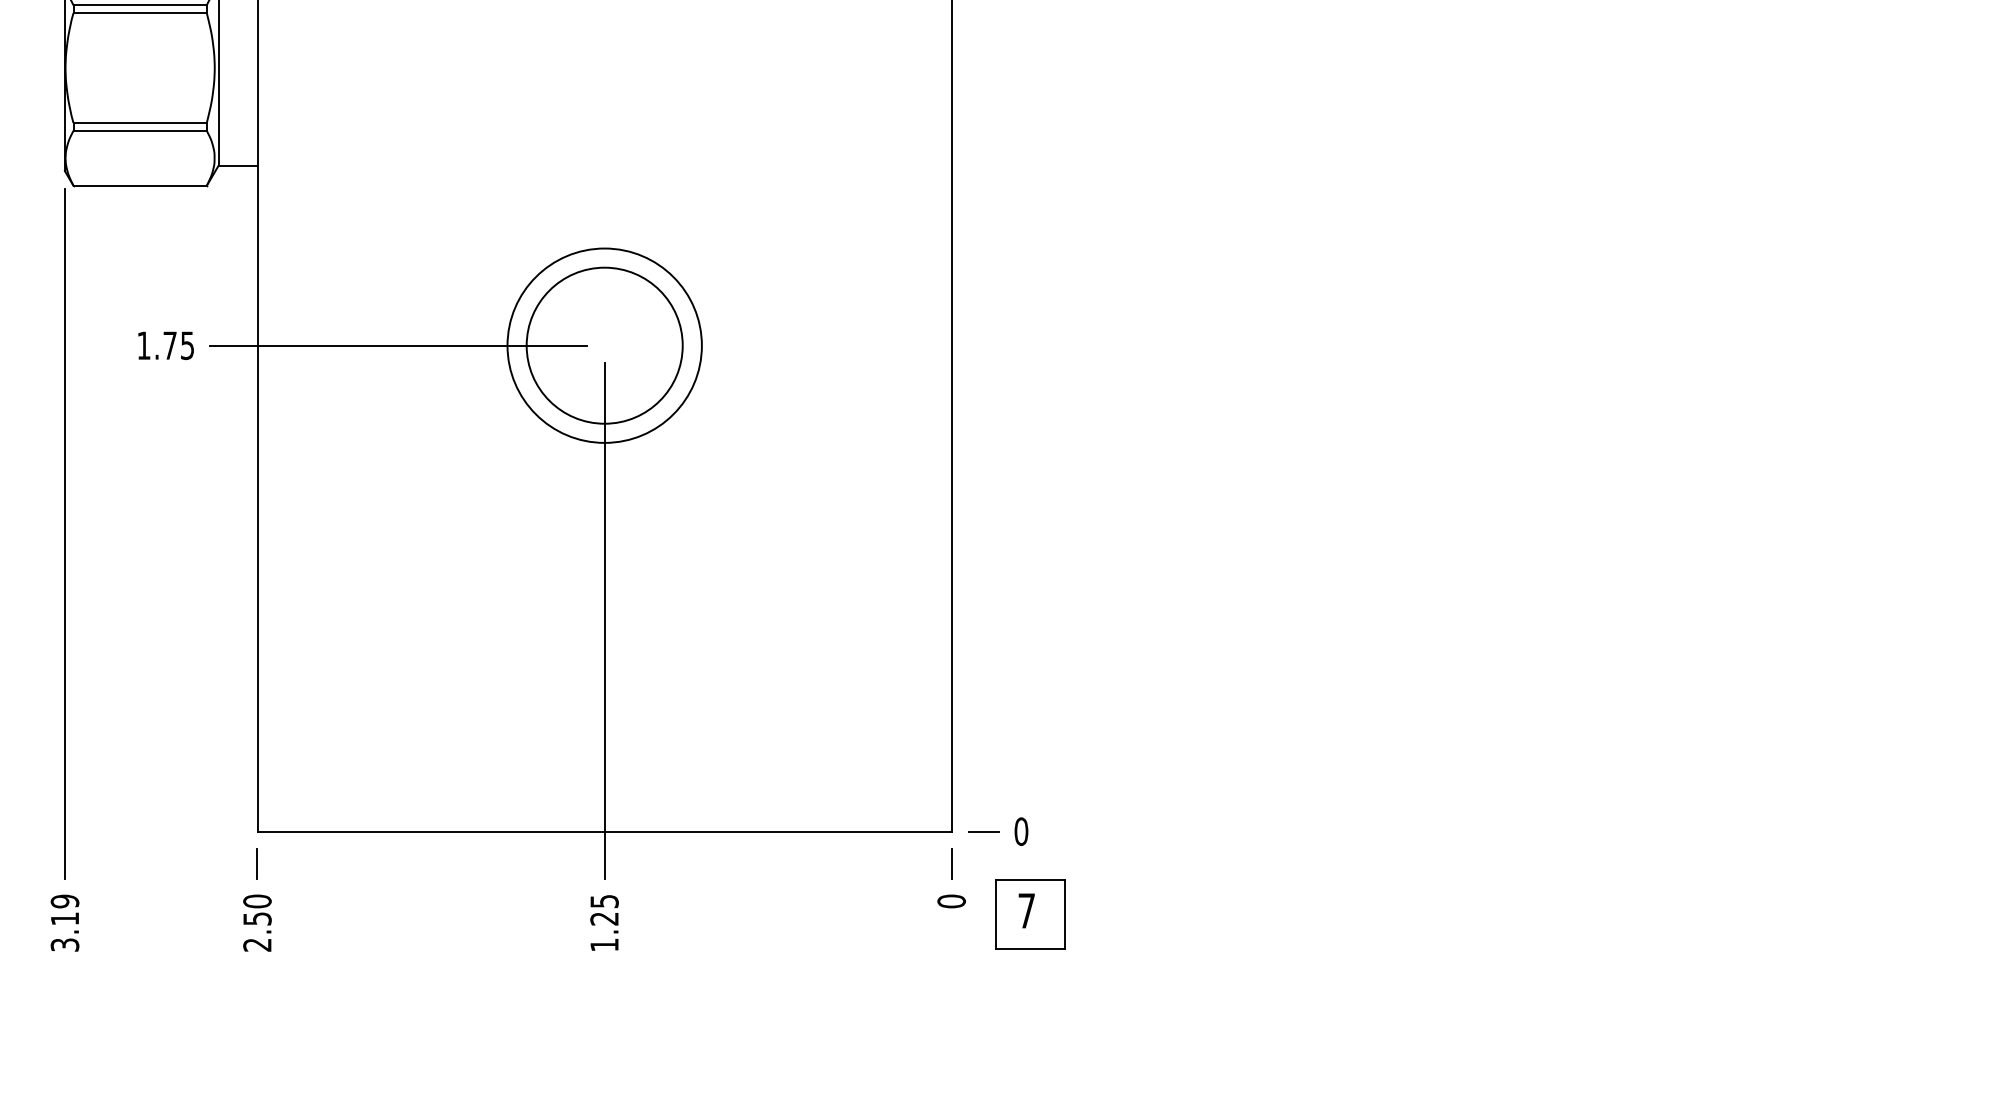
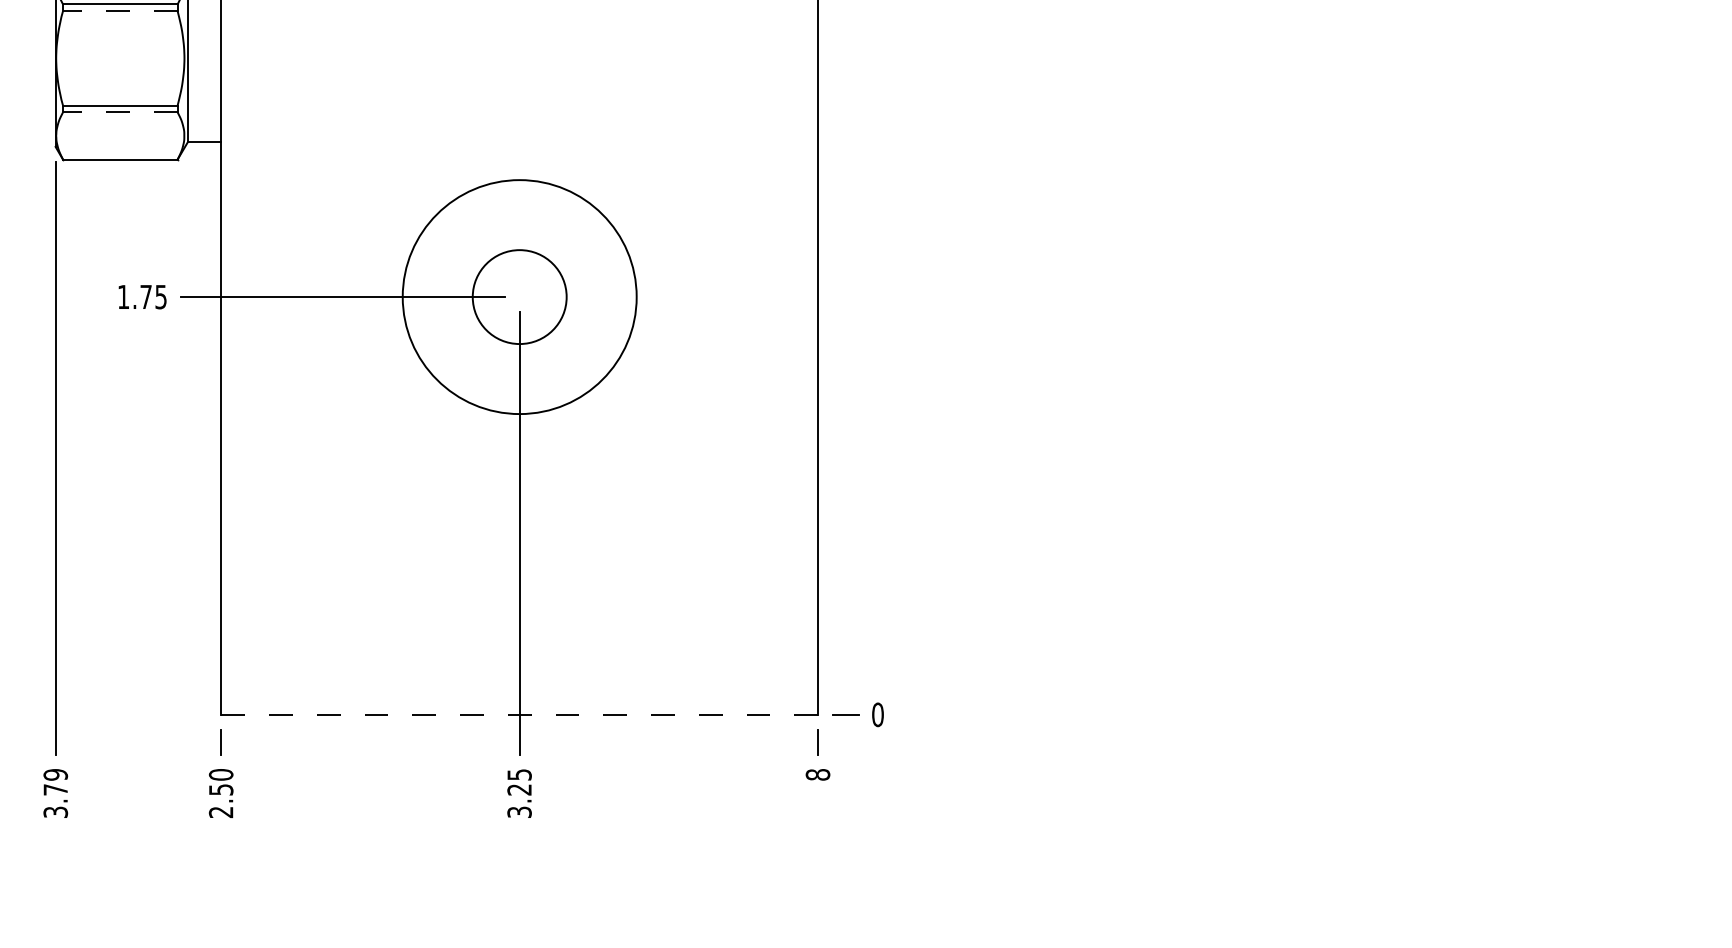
line: (140, 13) -> (120, 11), solid -> dashed
line: (140, 130) -> (120, 112), solid -> dashed
circle: (604, 345) -> (519, 296), size x0.7
circle: (604, 345) -> (519, 296), size x1.4
line: (605, 831) -> (520, 714), solid -> dashed
text: (951, 901) -> (817, 774), 0 -> 8
part: (1030, 914) -> (885, 786), removed
text: (64, 918) -> (55, 789), 3.19 -> 3.79
text: (604, 944) -> (519, 811), 1.25 -> 3.25

